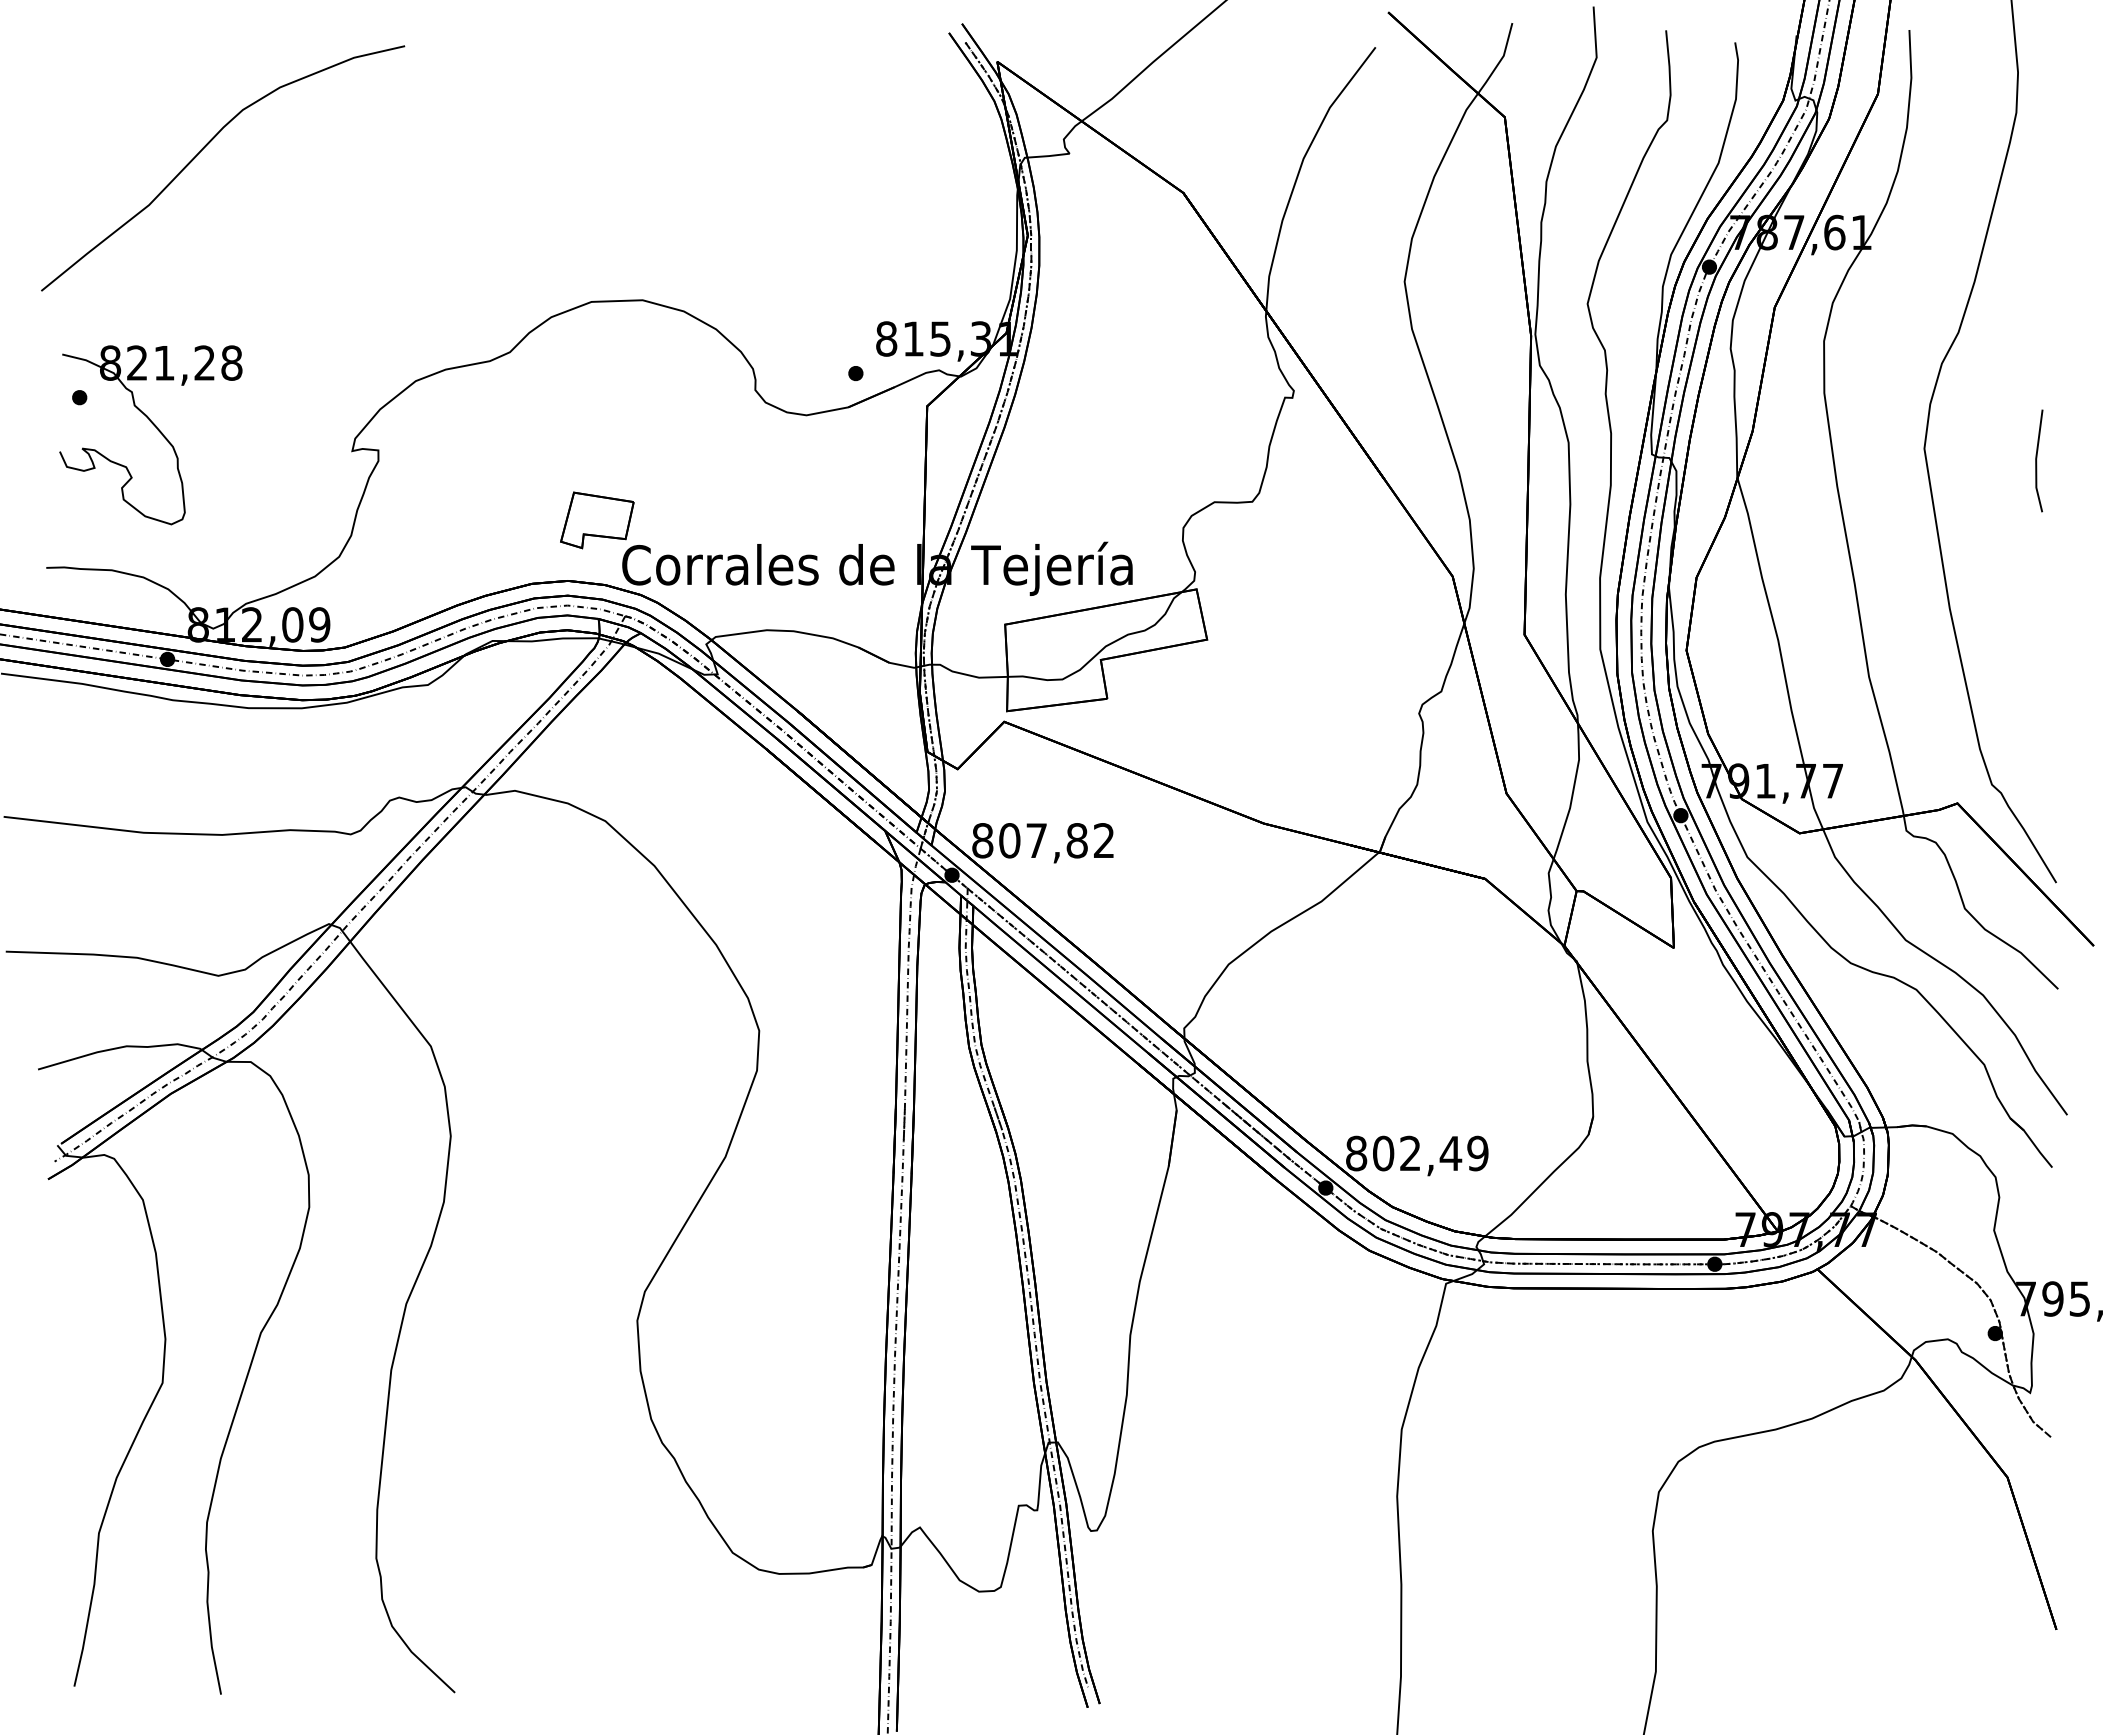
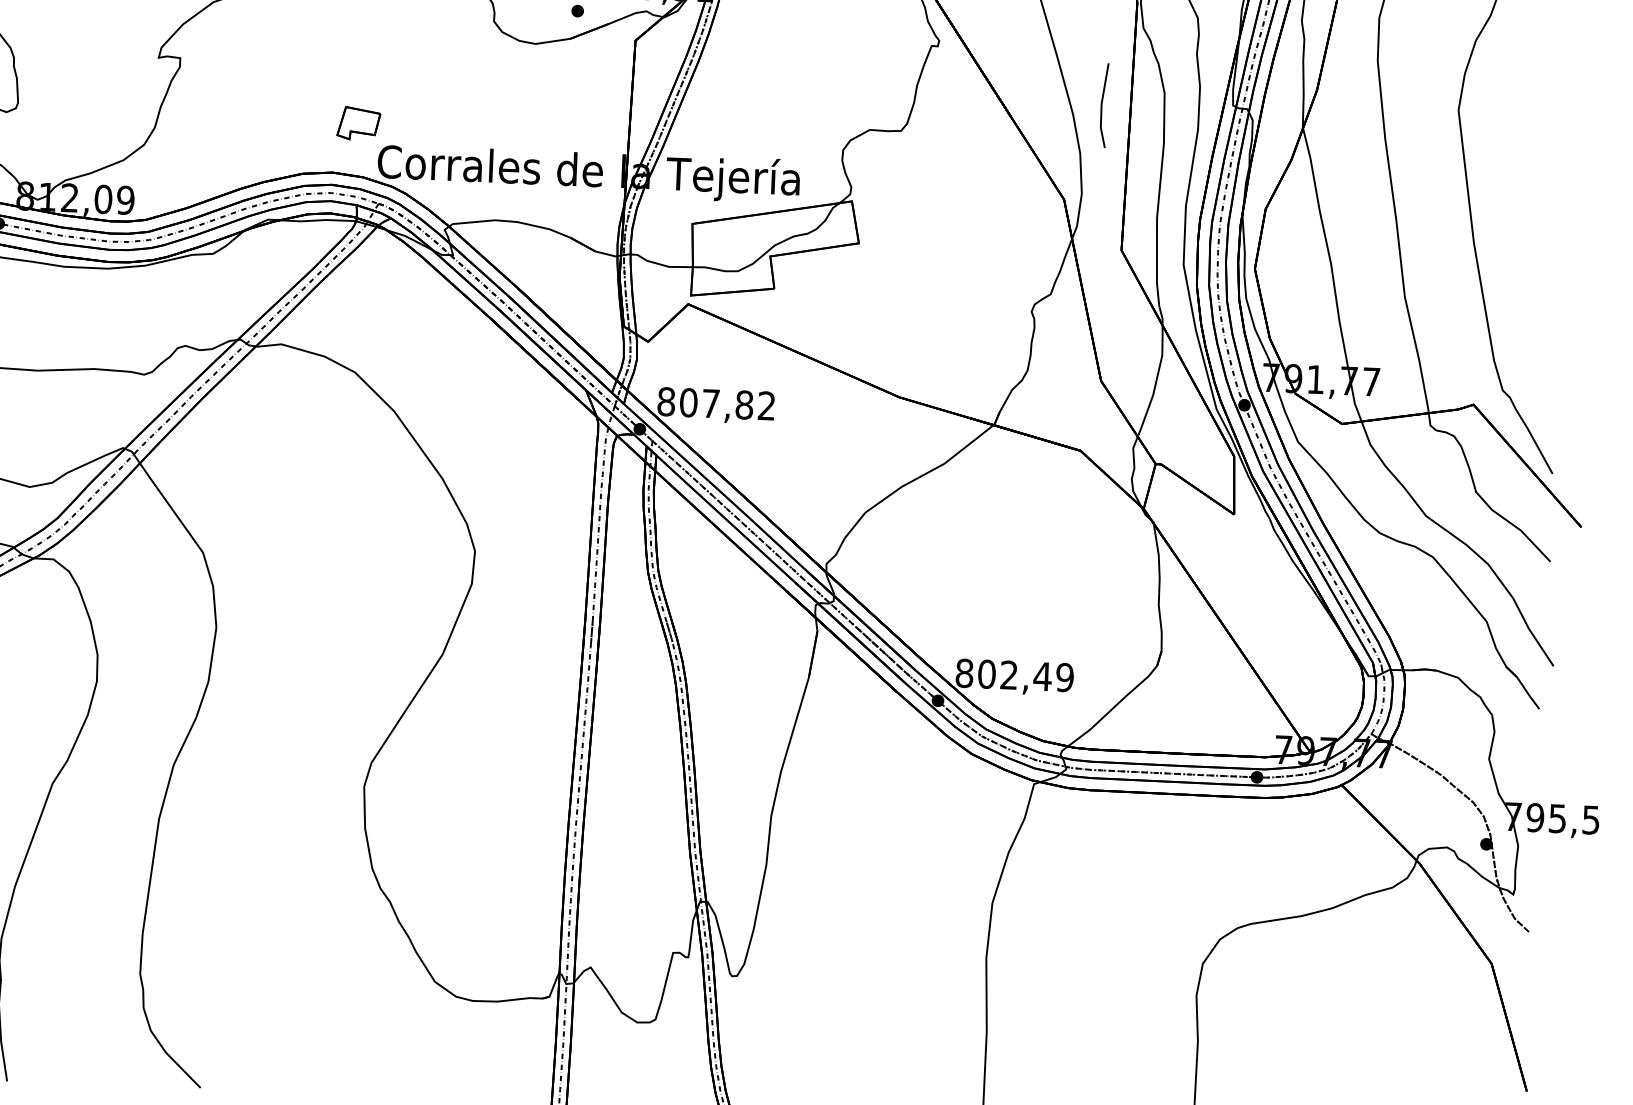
line: (2037, 460) -> (1102, 105), moved
part: (597, 520) -> (359, 123), size x0.7

